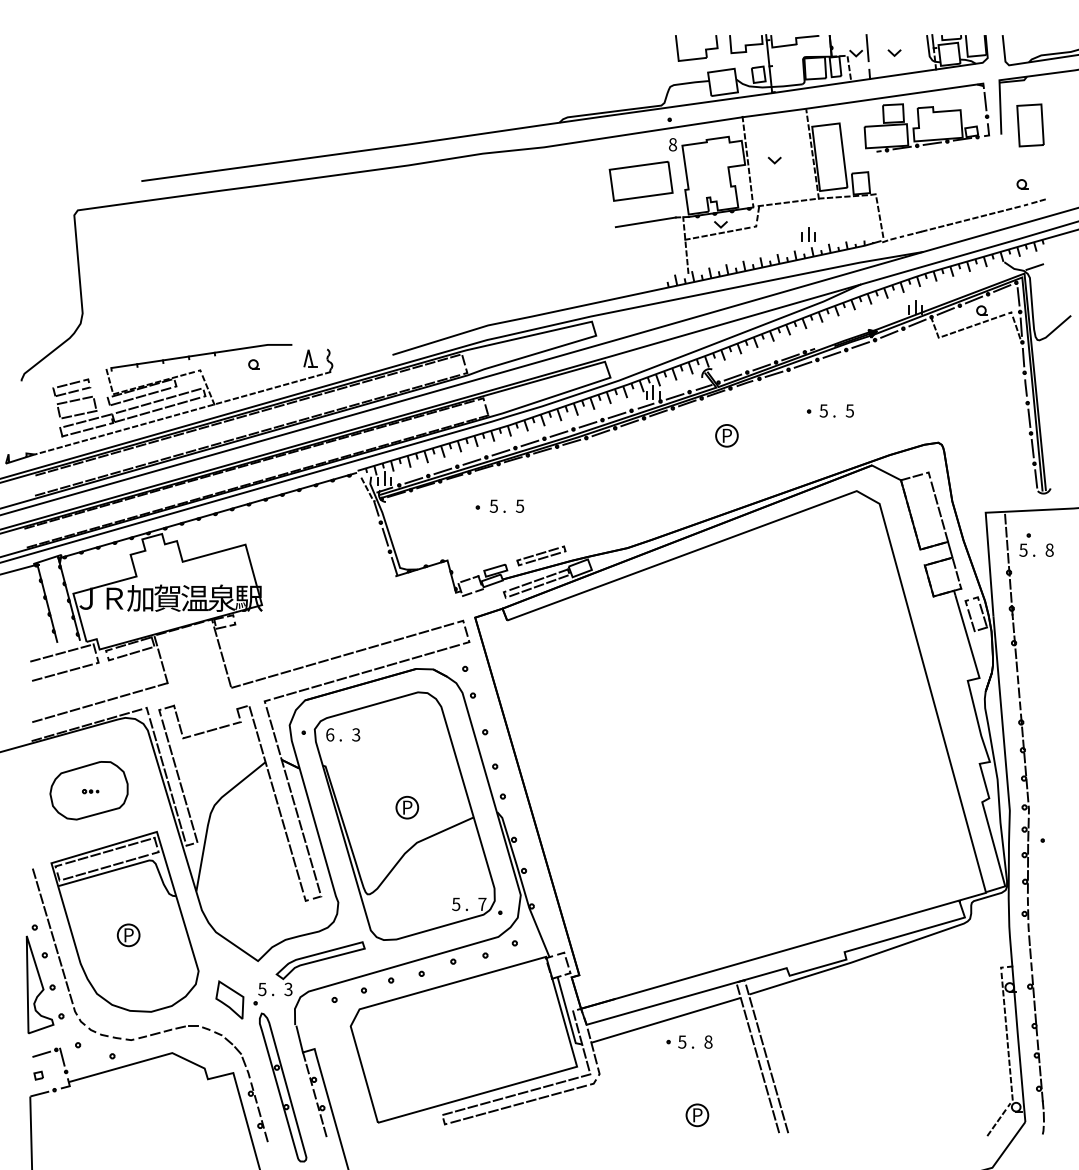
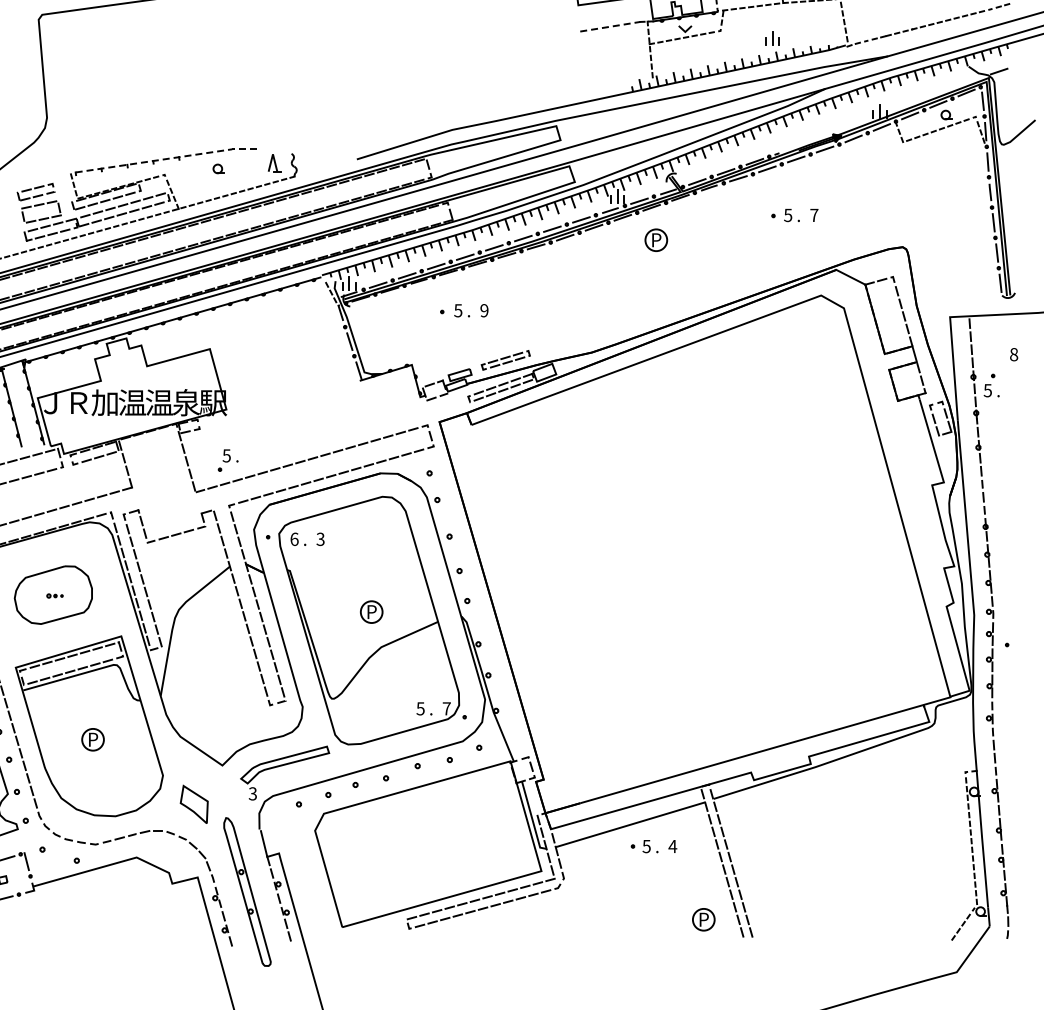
line: (646, 222) -> (610, 26), solid -> dashed
line: (202, 354) -> (166, 158), solid -> dashed
text: (849, 410) -> (813, 214), 5 -> 7
part: (726, 435) -> (655, 239), moved
text: (520, 505) -> (484, 309), 5 -> 9
part: (1027, 544) -> (991, 384), moved
text: (167, 597) -> (131, 401), 賀 -> 温
part: (263, 994) -> (227, 460), moved
text: (708, 1041) -> (672, 845), 8 -> 4
part: (697, 1115) -> (703, 919), moved

